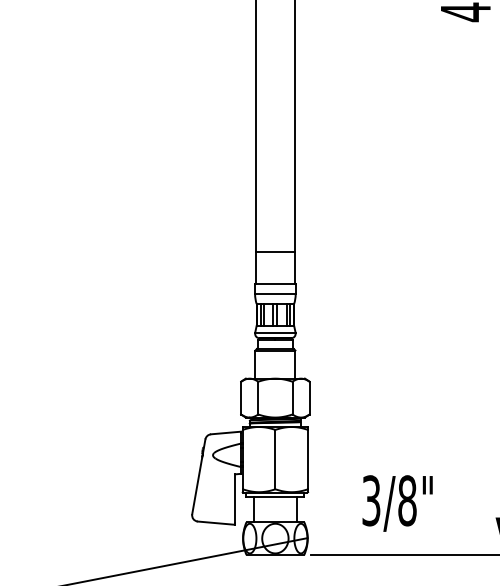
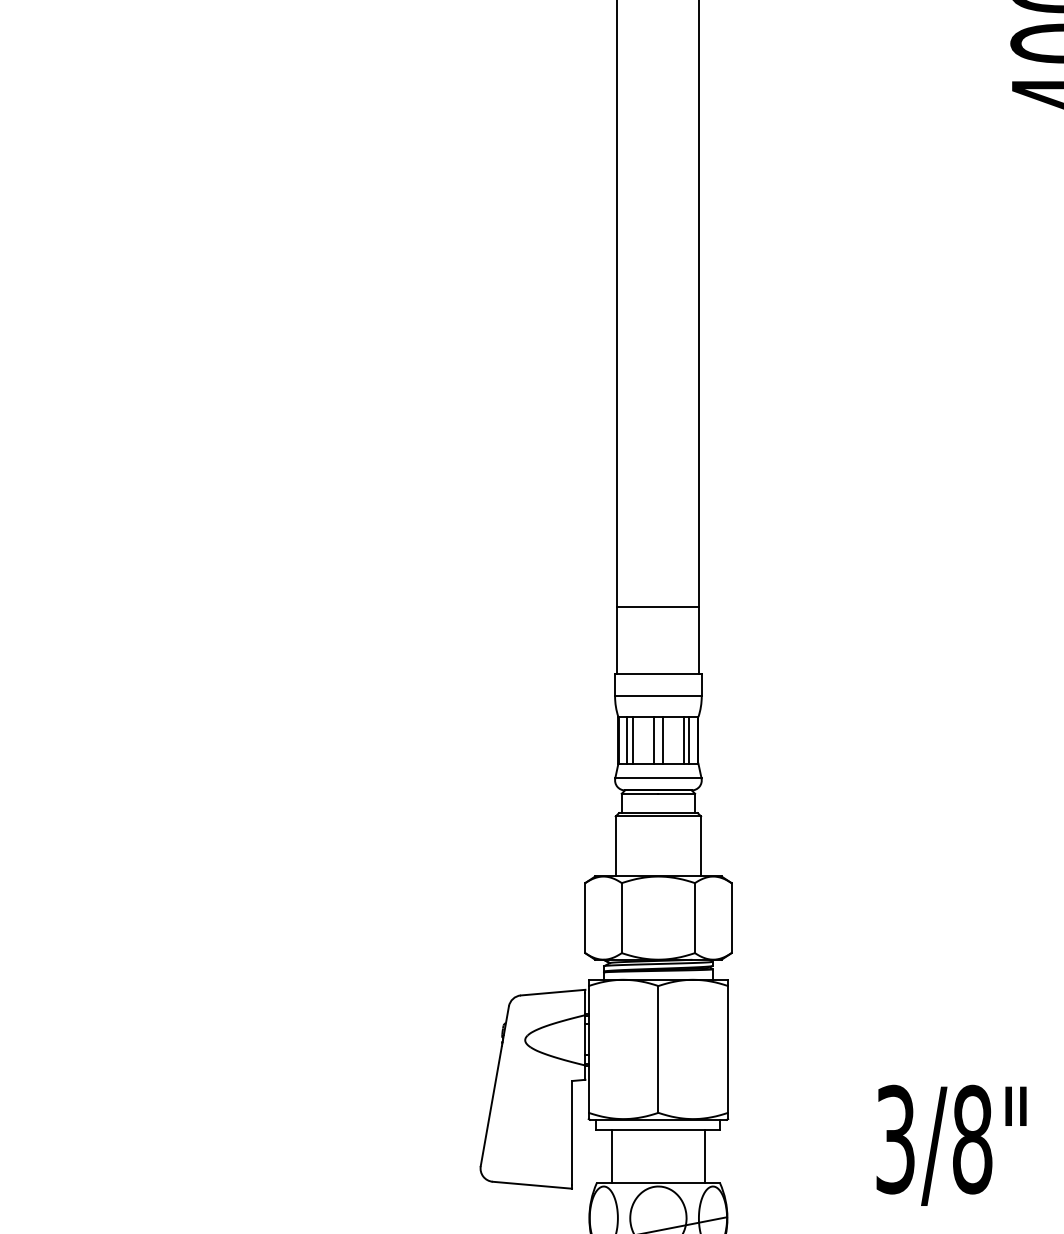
text: (397, 503) -> (951, 1145), moved

